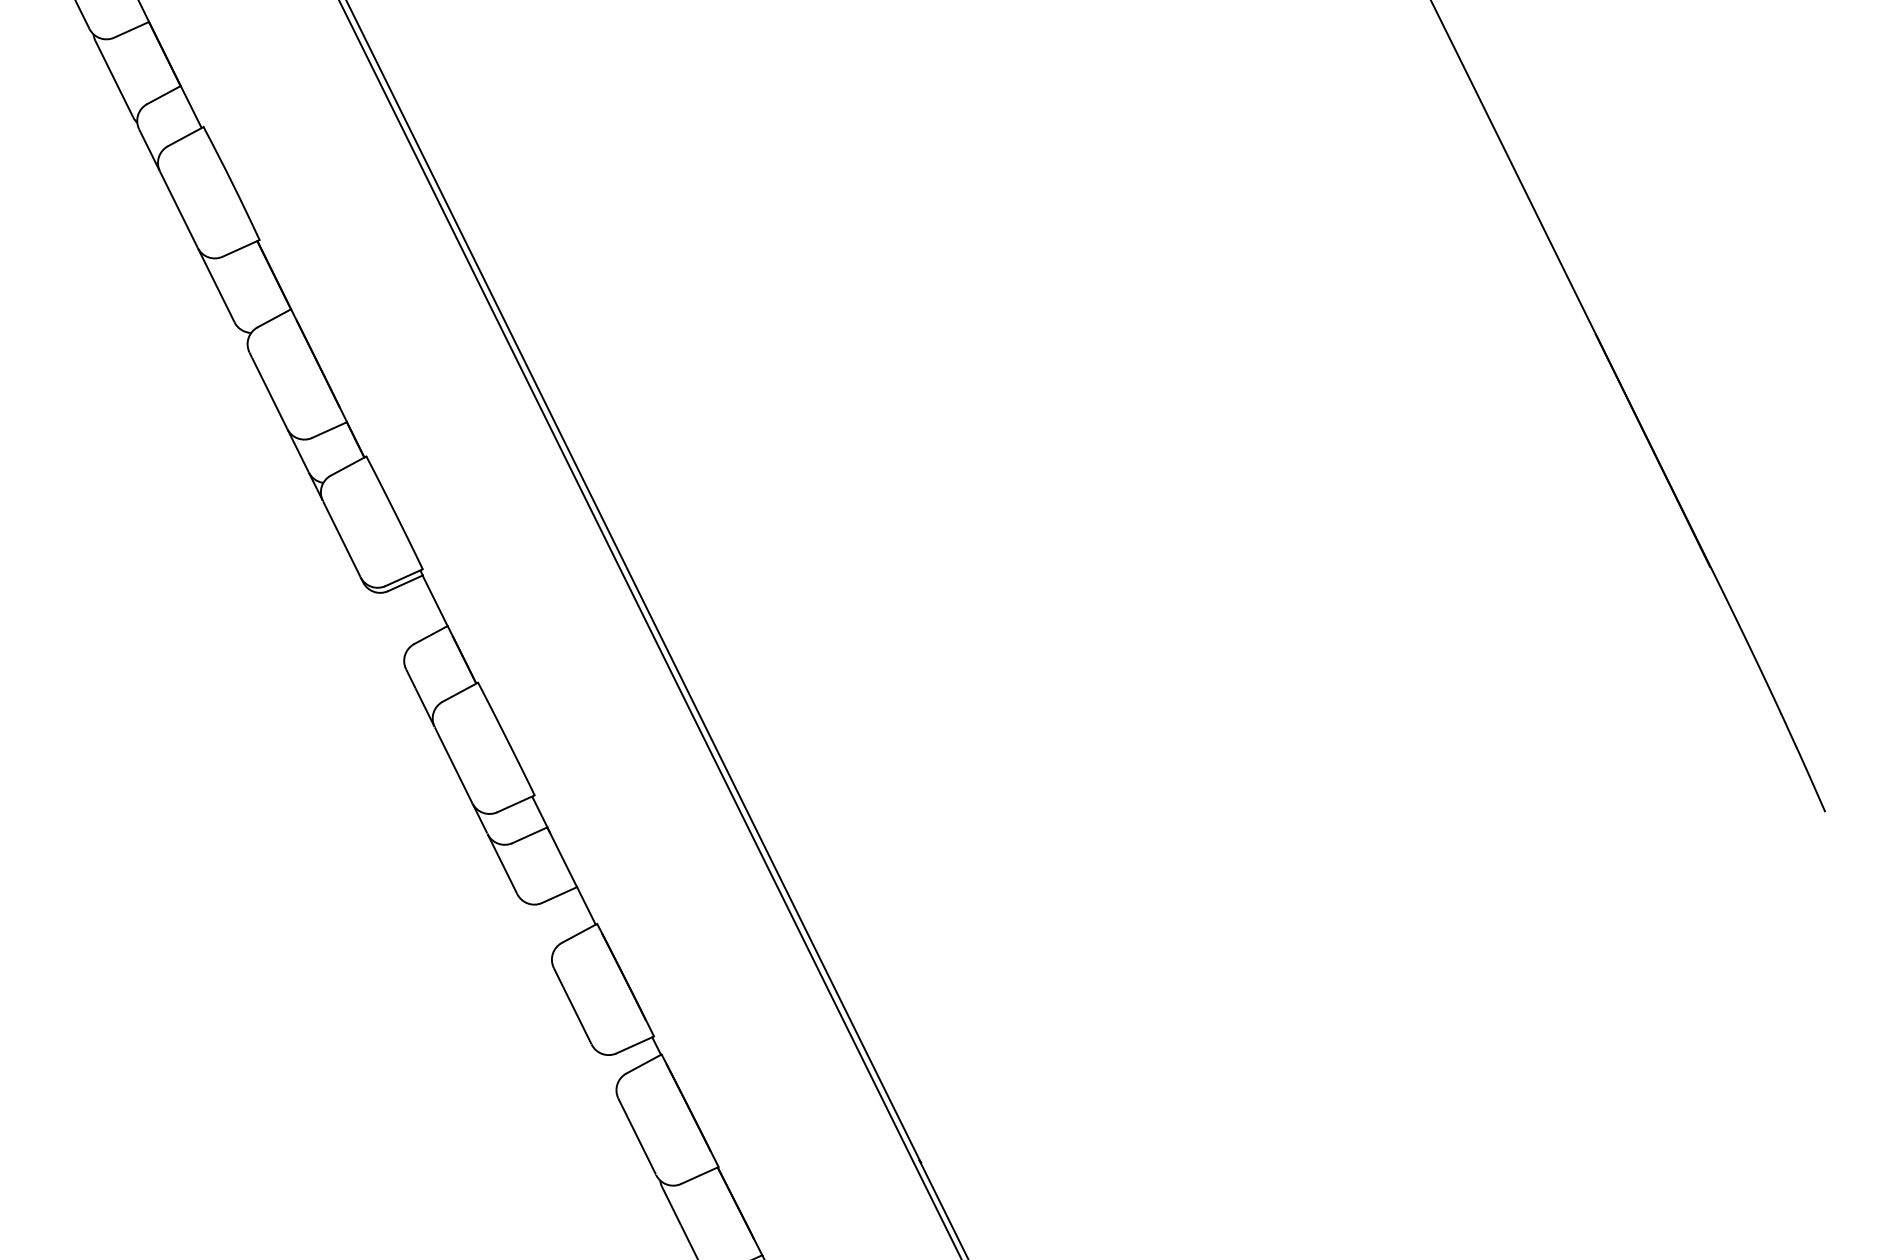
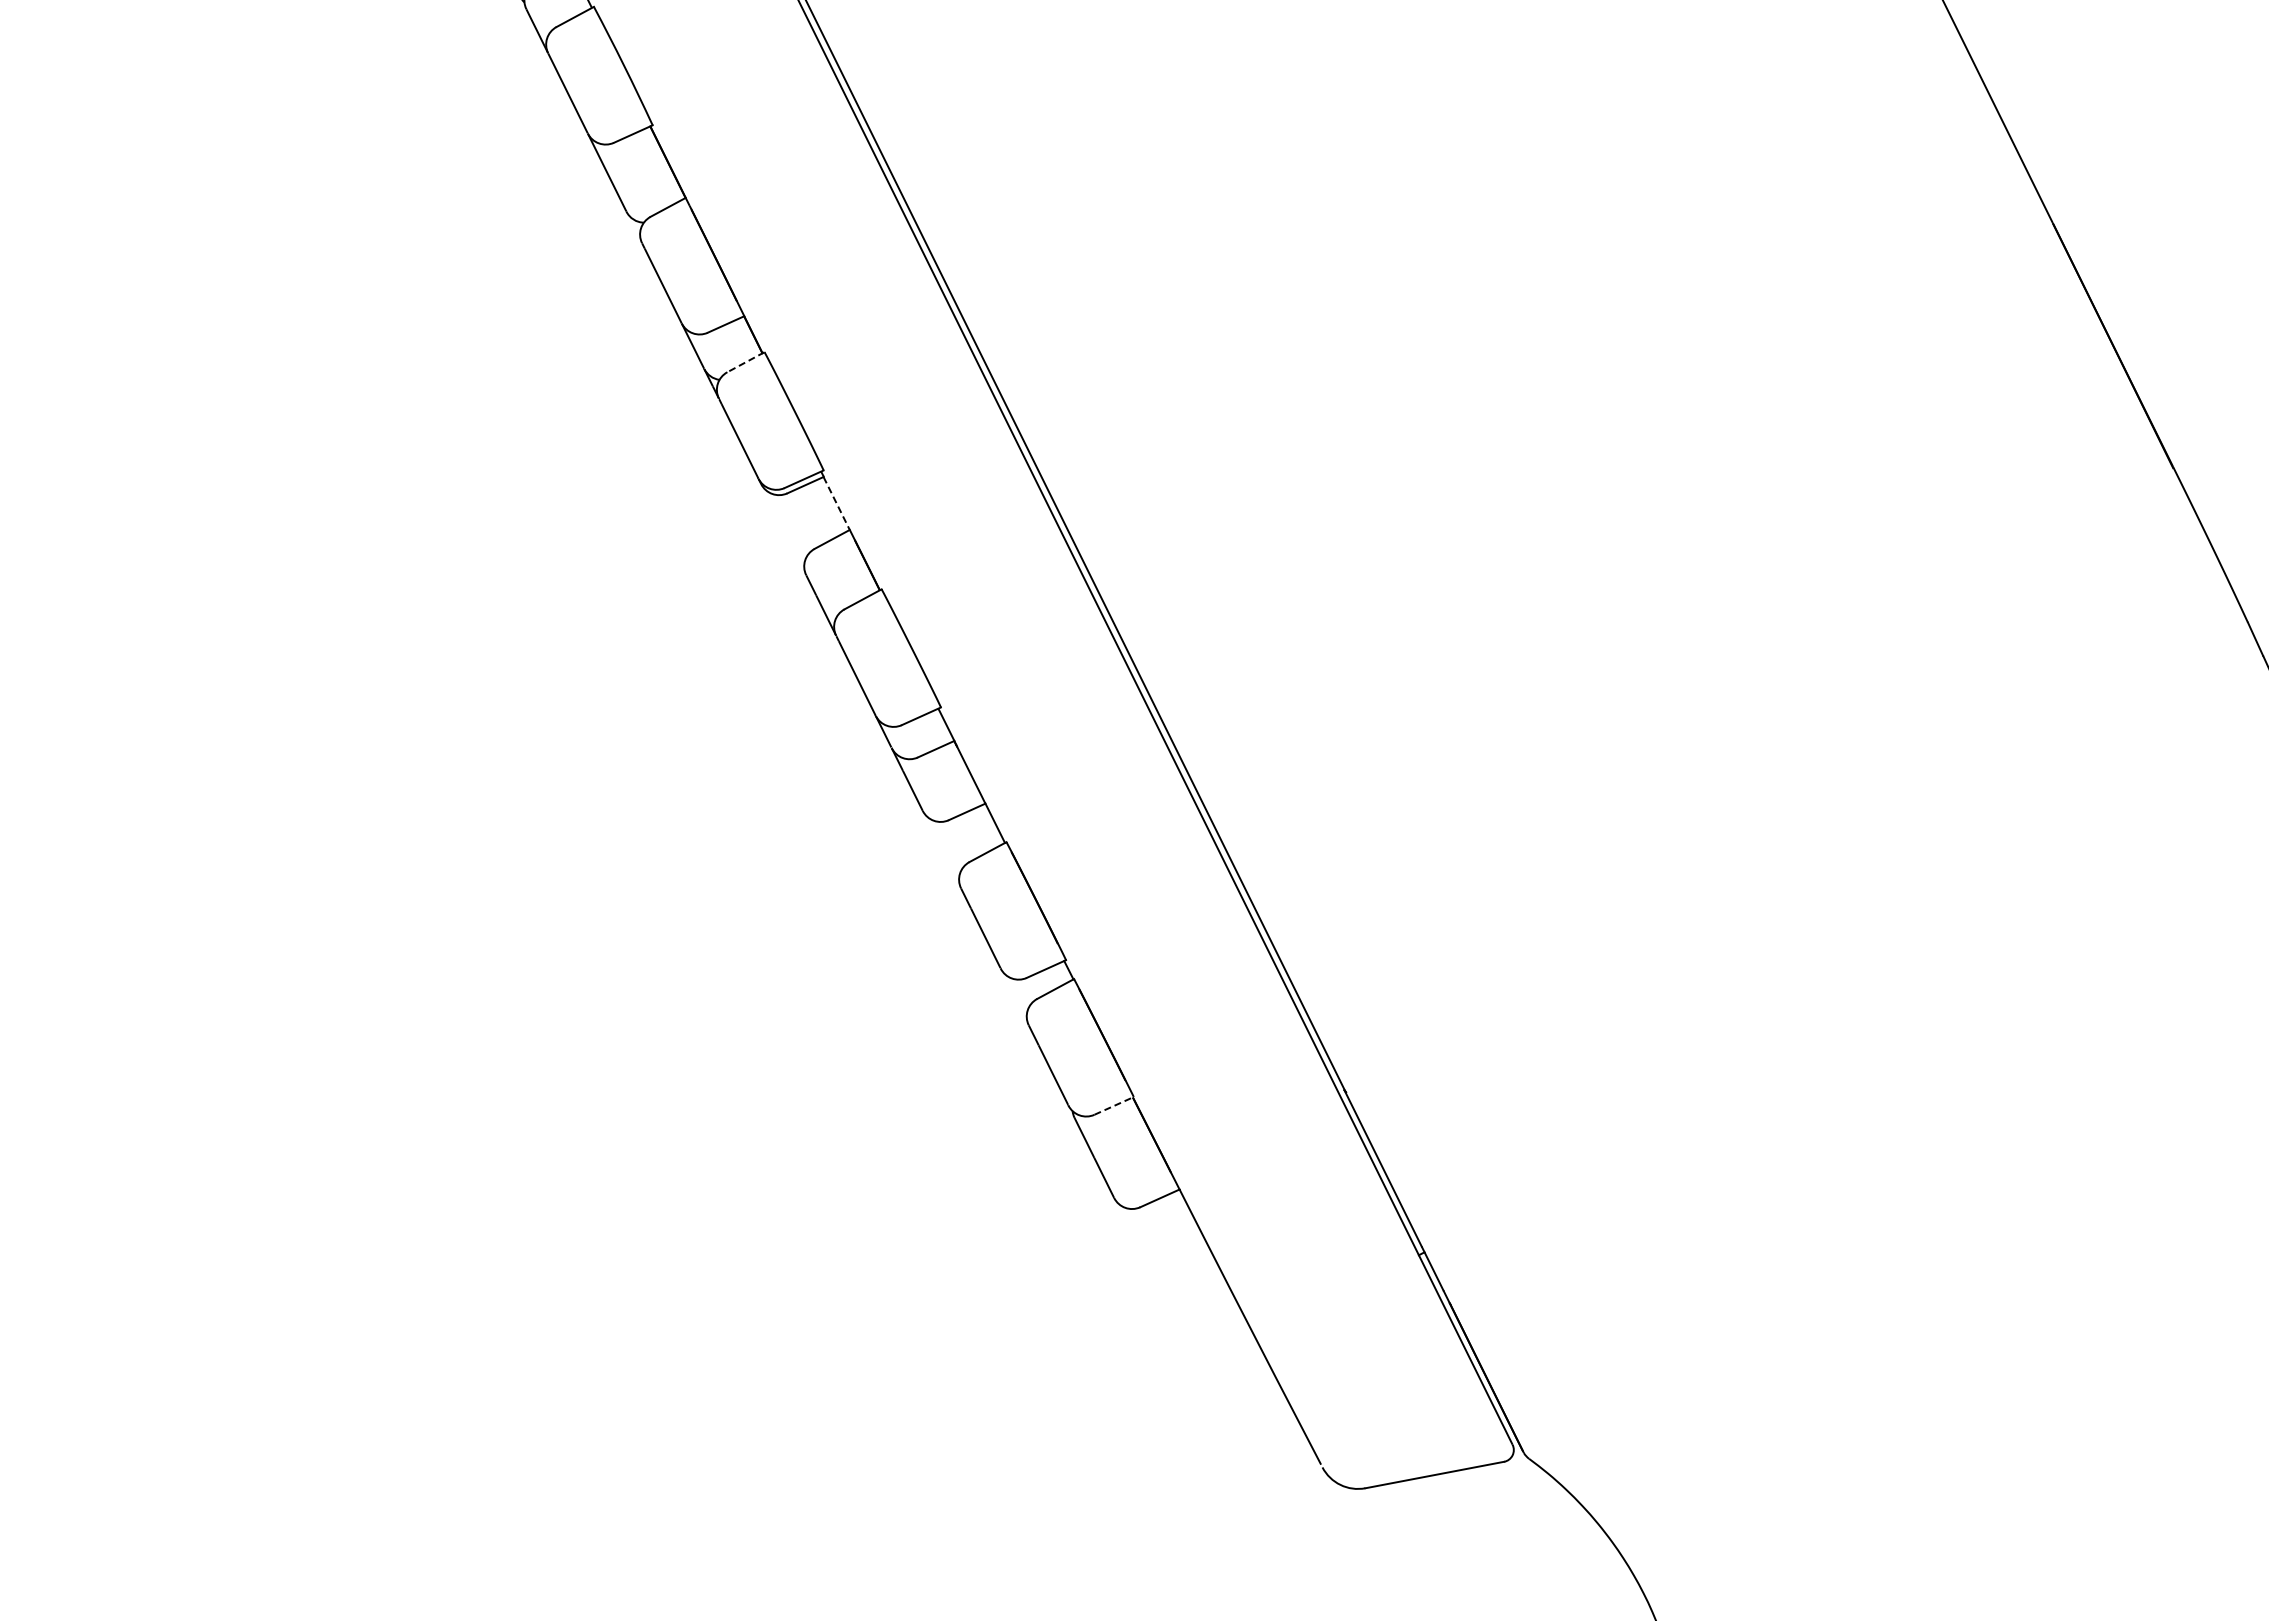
line: (348, 466) -> (745, 362), solid -> dashed
line: (434, 600) -> (836, 503), solid -> dashed
line: (700, 1175) -> (1114, 1105), solid -> dashed

